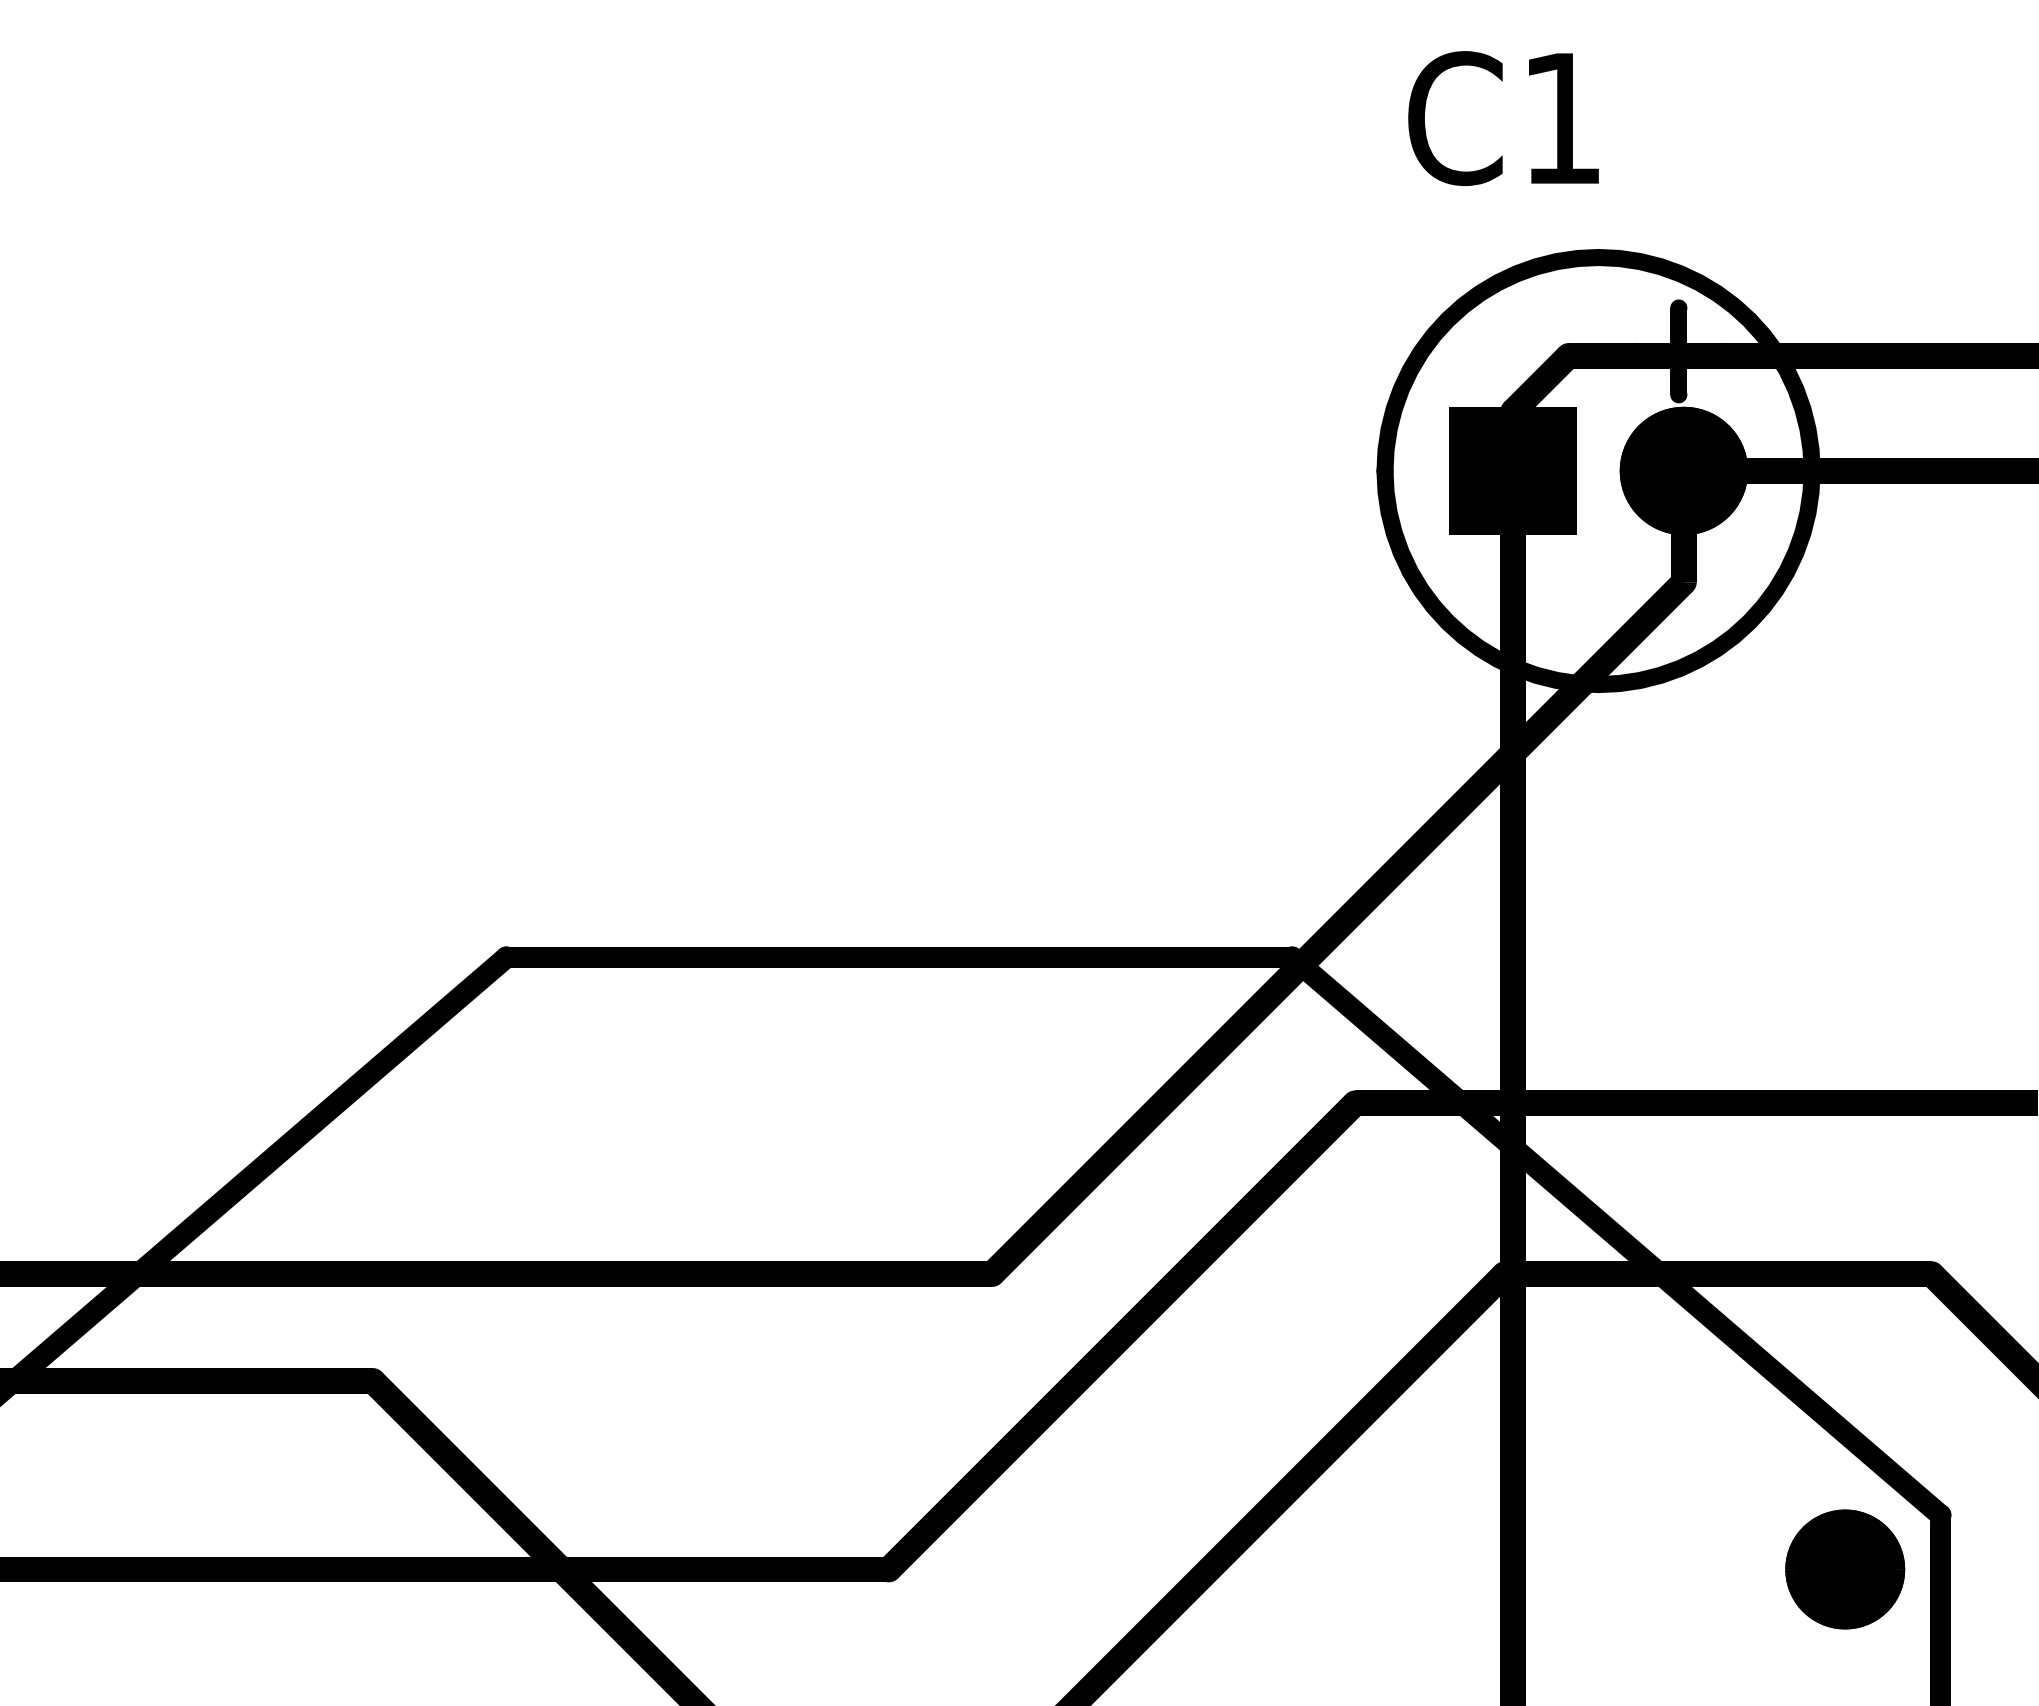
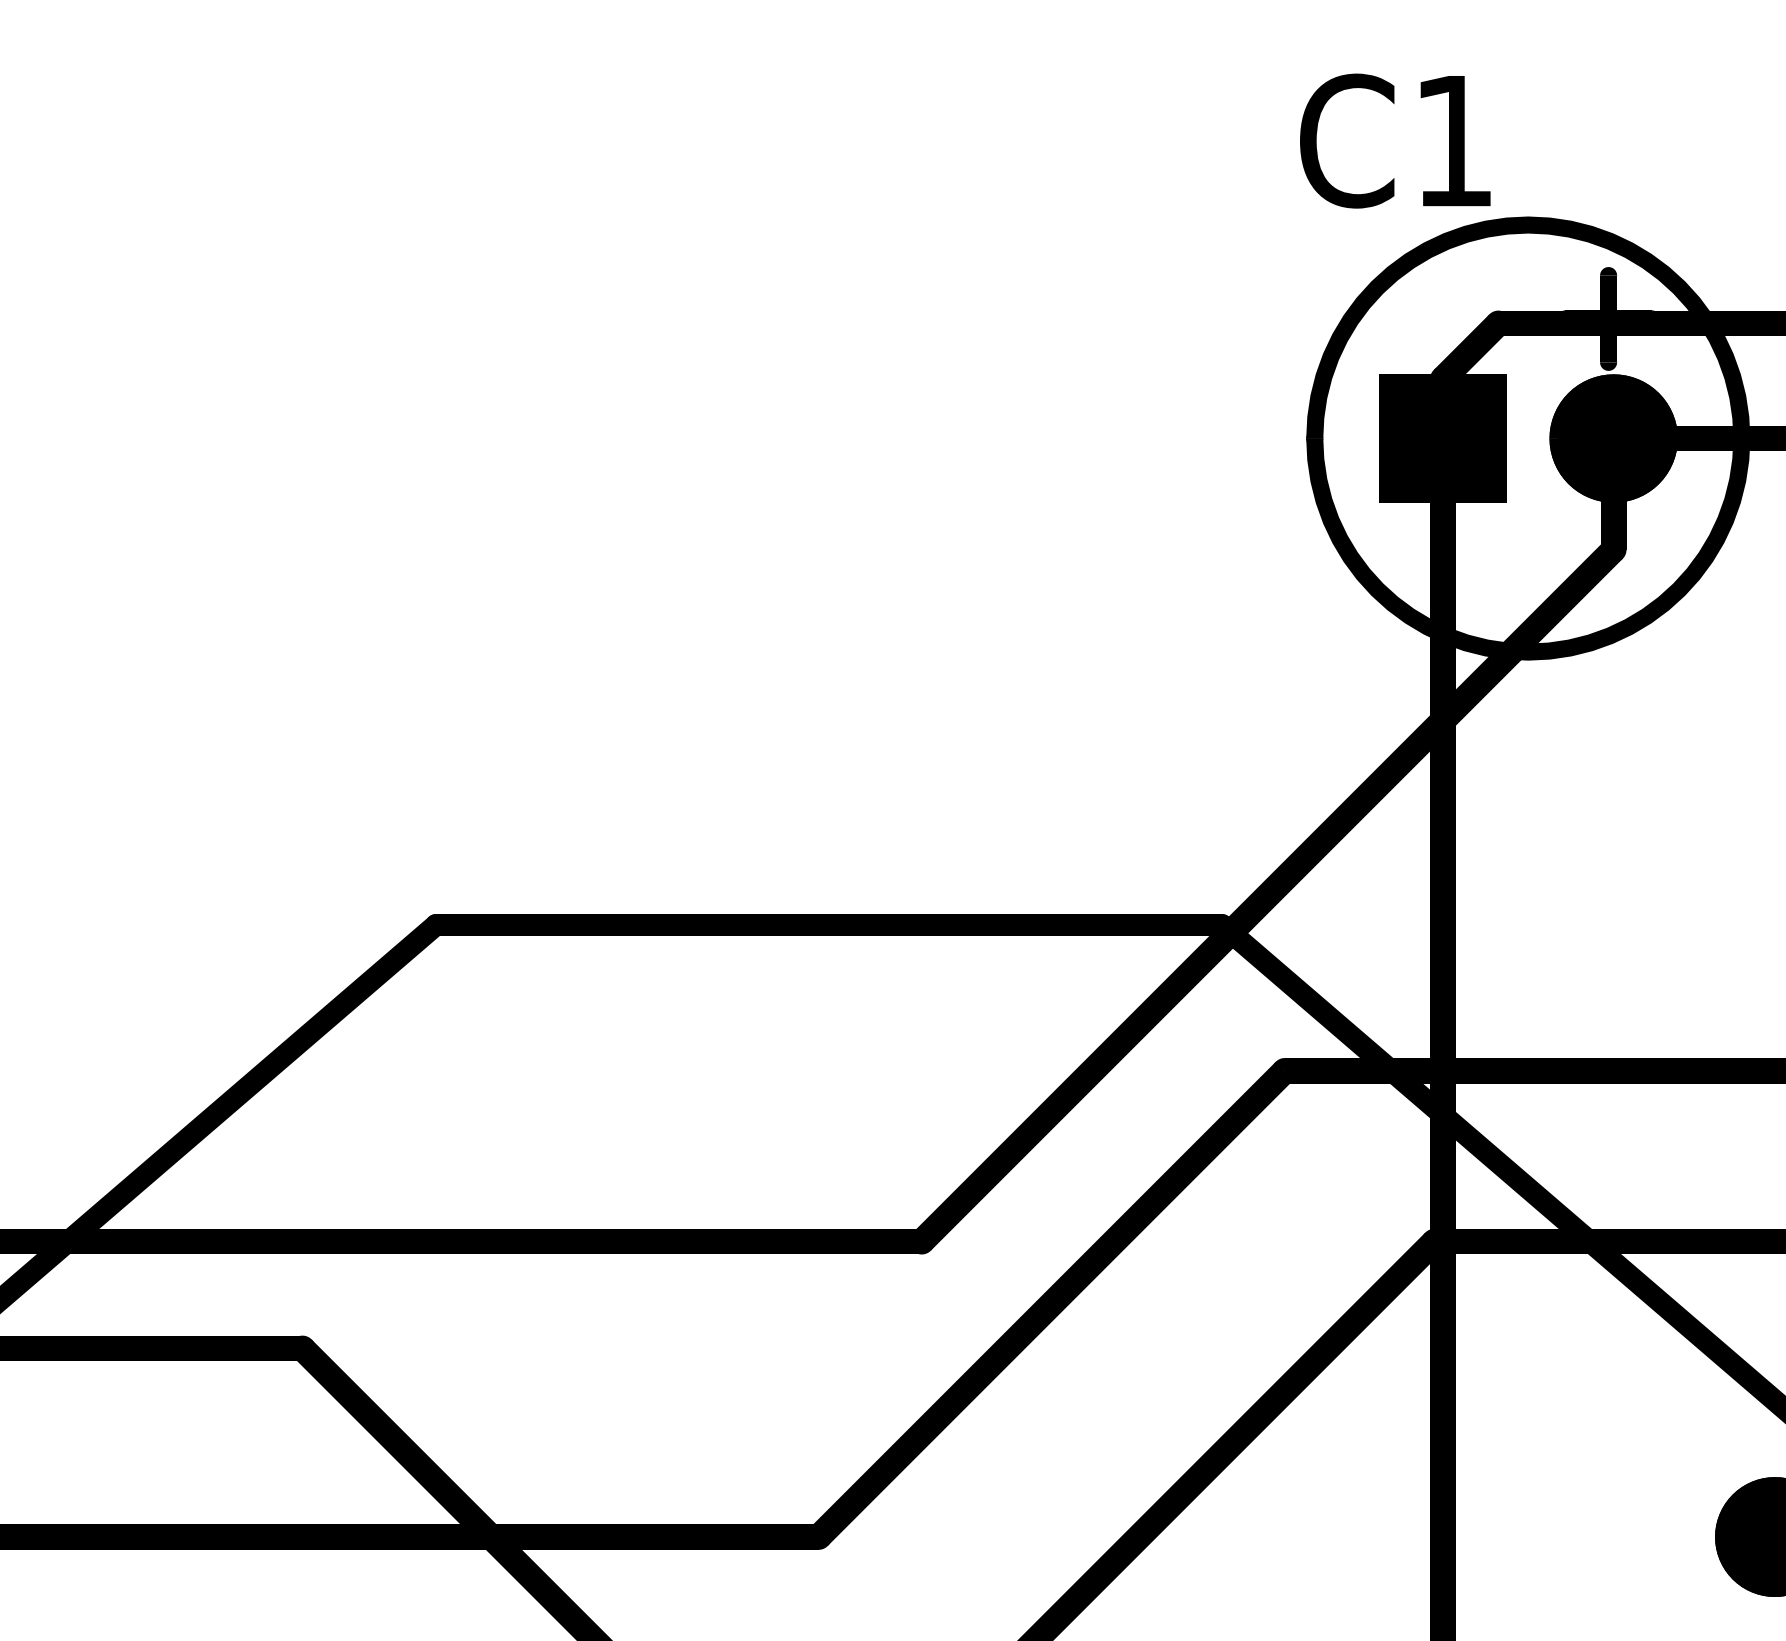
text: (1503, 118) -> (1395, 141), moved

